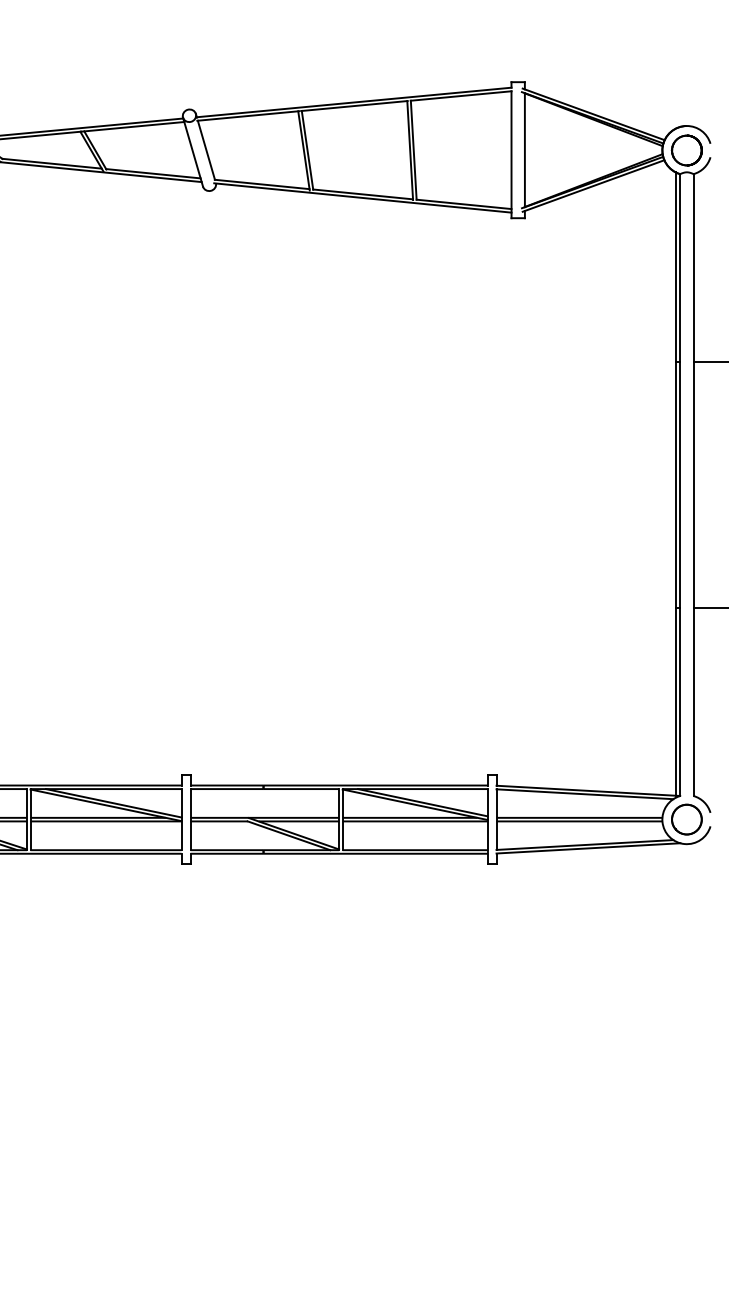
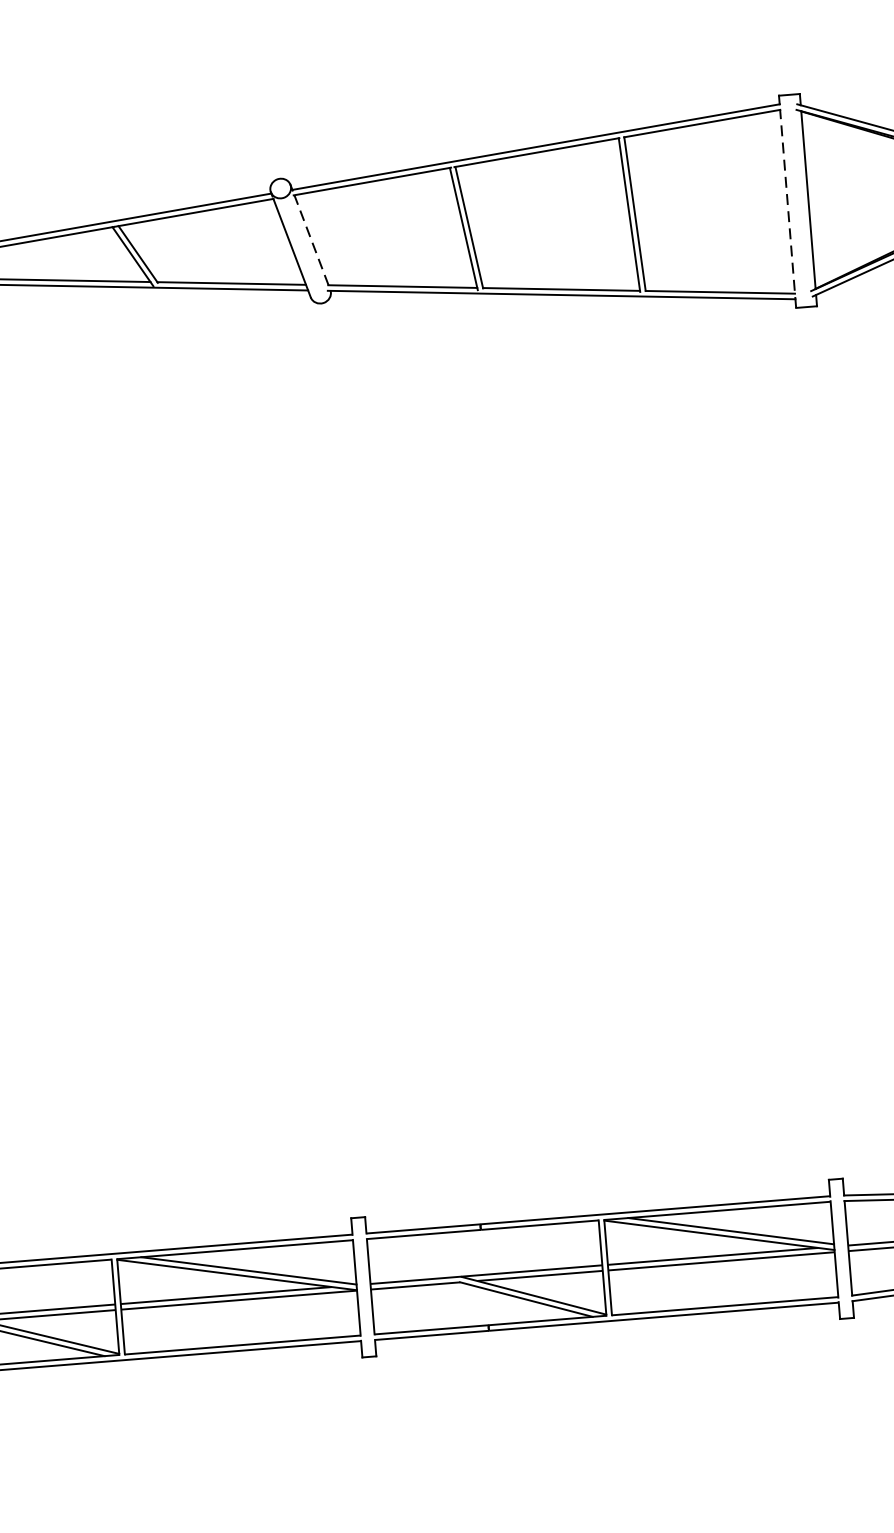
line: (206, 150) -> (311, 240), solid -> dashed
line: (511, 154) -> (788, 208), solid -> dashed

